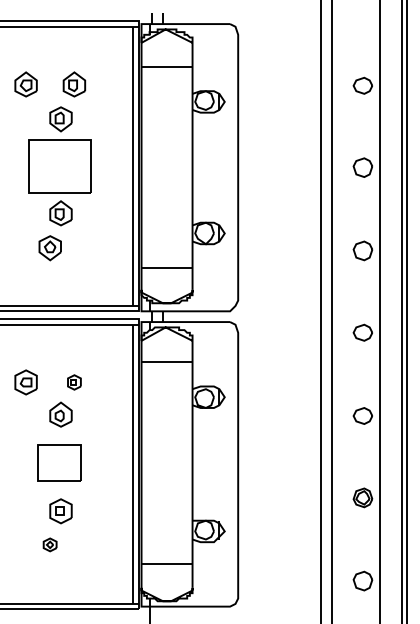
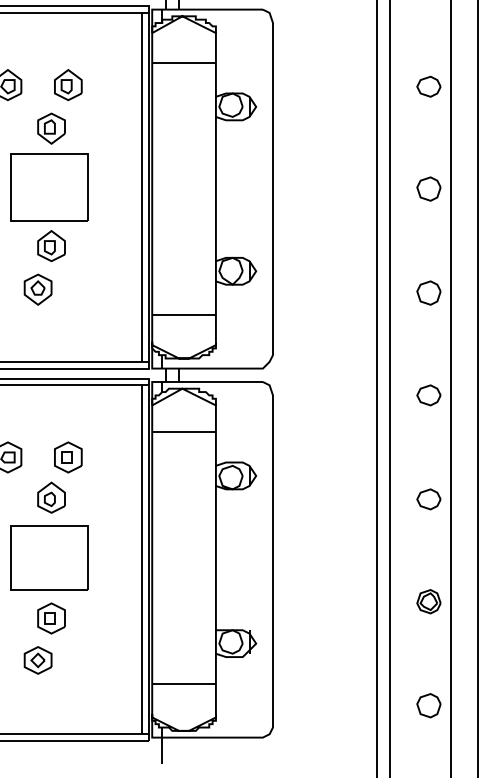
part: (74, 382) -> (68, 457), size x1.67
part: (59, 462) -> (49, 557), size x1.43
part: (49, 544) -> (37, 659), size x1.67

